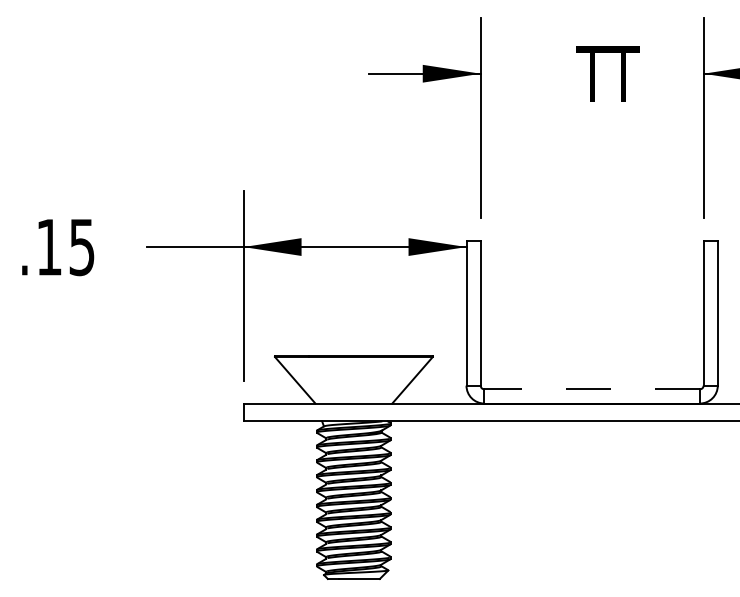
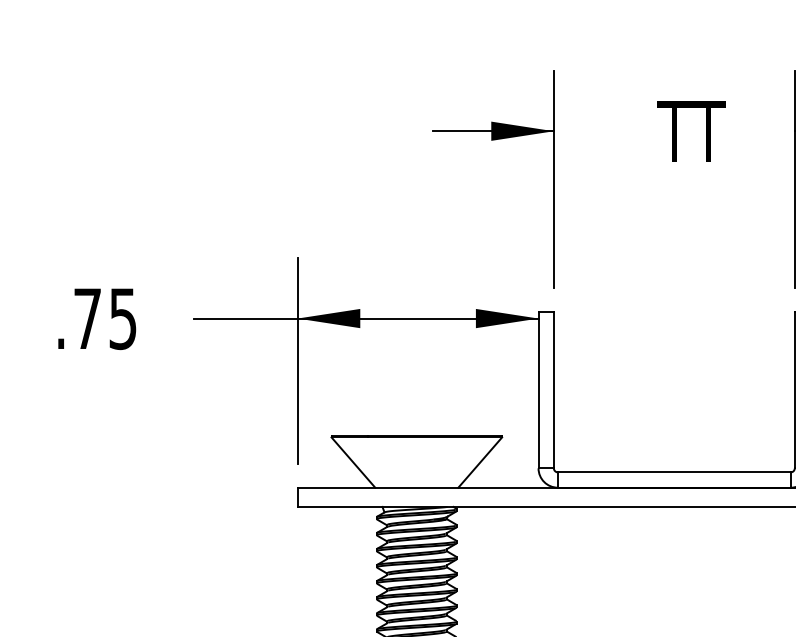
text: (49, 247) -> (87, 319), .15 -> .75
line: (592, 389) -> (674, 472), dashed -> solid

